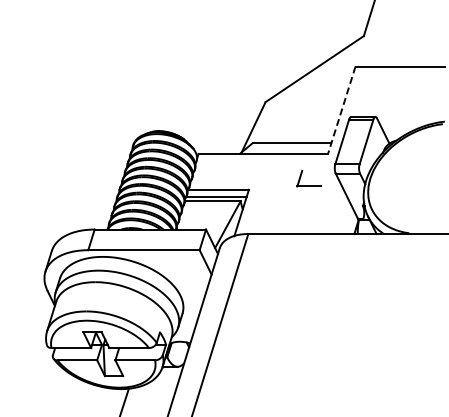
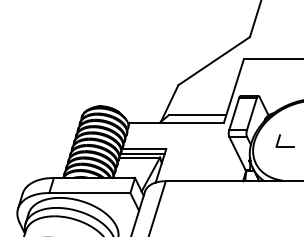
line: (341, 110) -> (233, 91), dashed -> solid
part: (308, 185) -> (284, 145), moved

